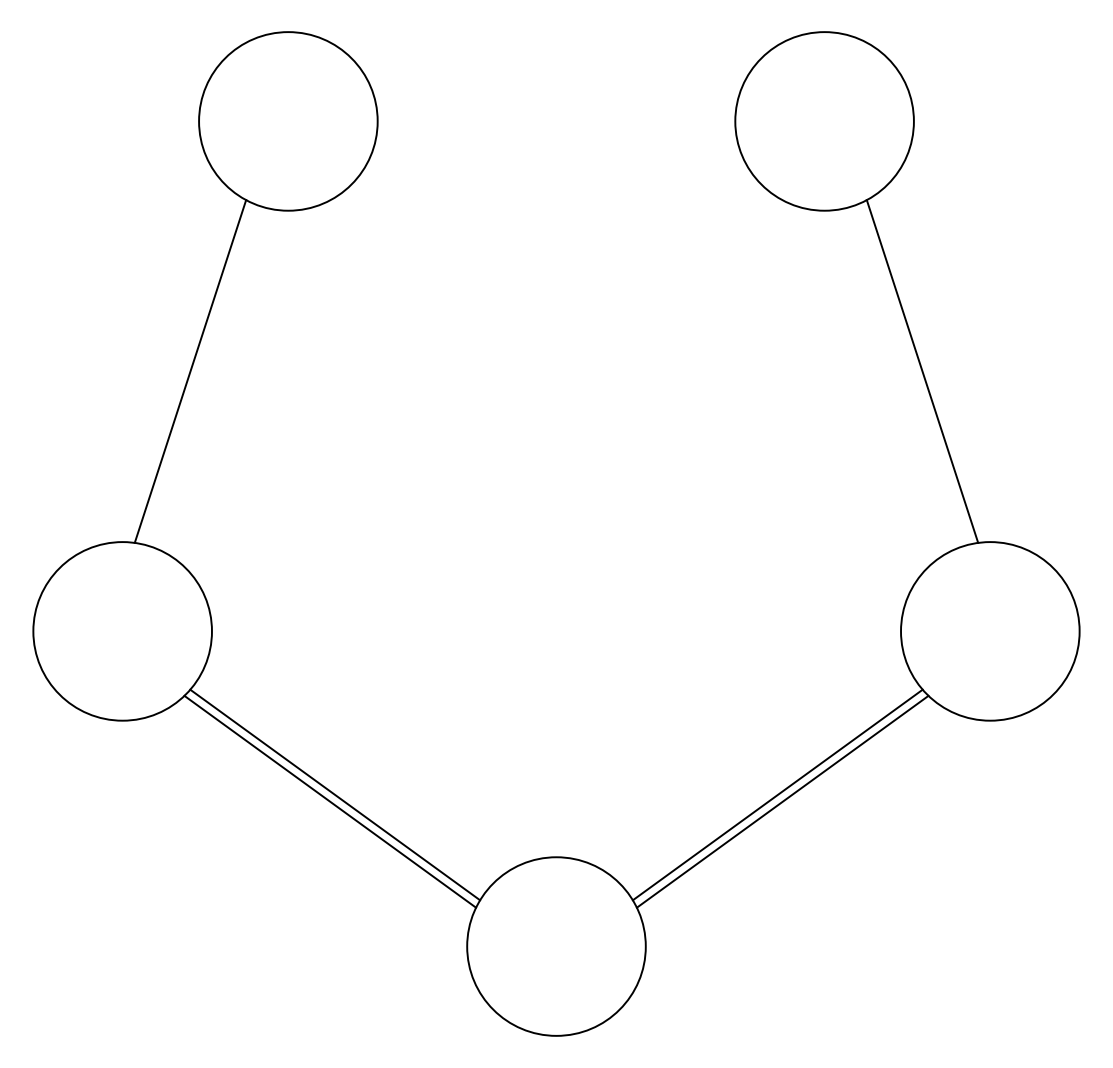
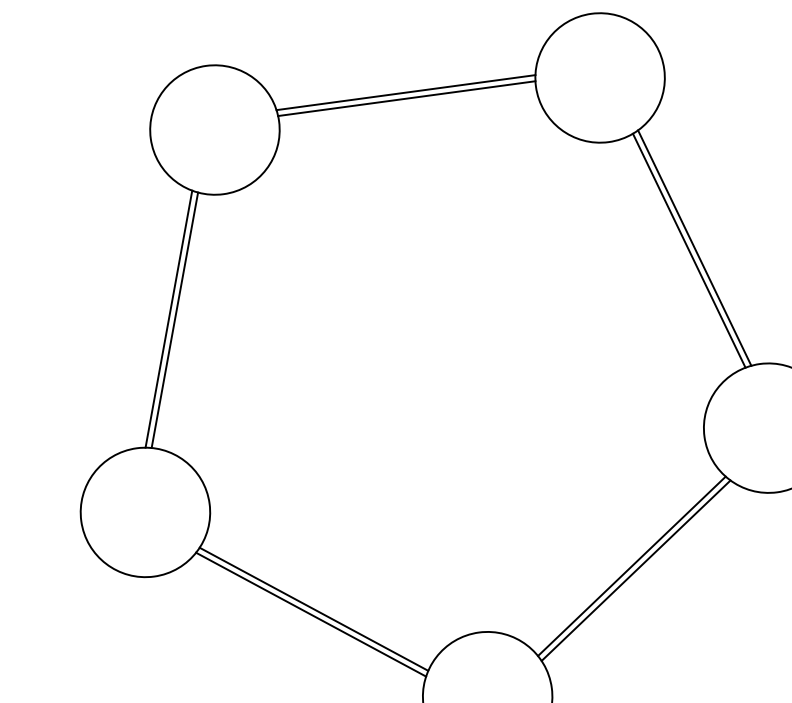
line: (556, 105) -> (405, 92), added
line: (556, 113) -> (406, 98), added
line: (198, 373) -> (174, 319), added
line: (914, 373) -> (689, 250), added

